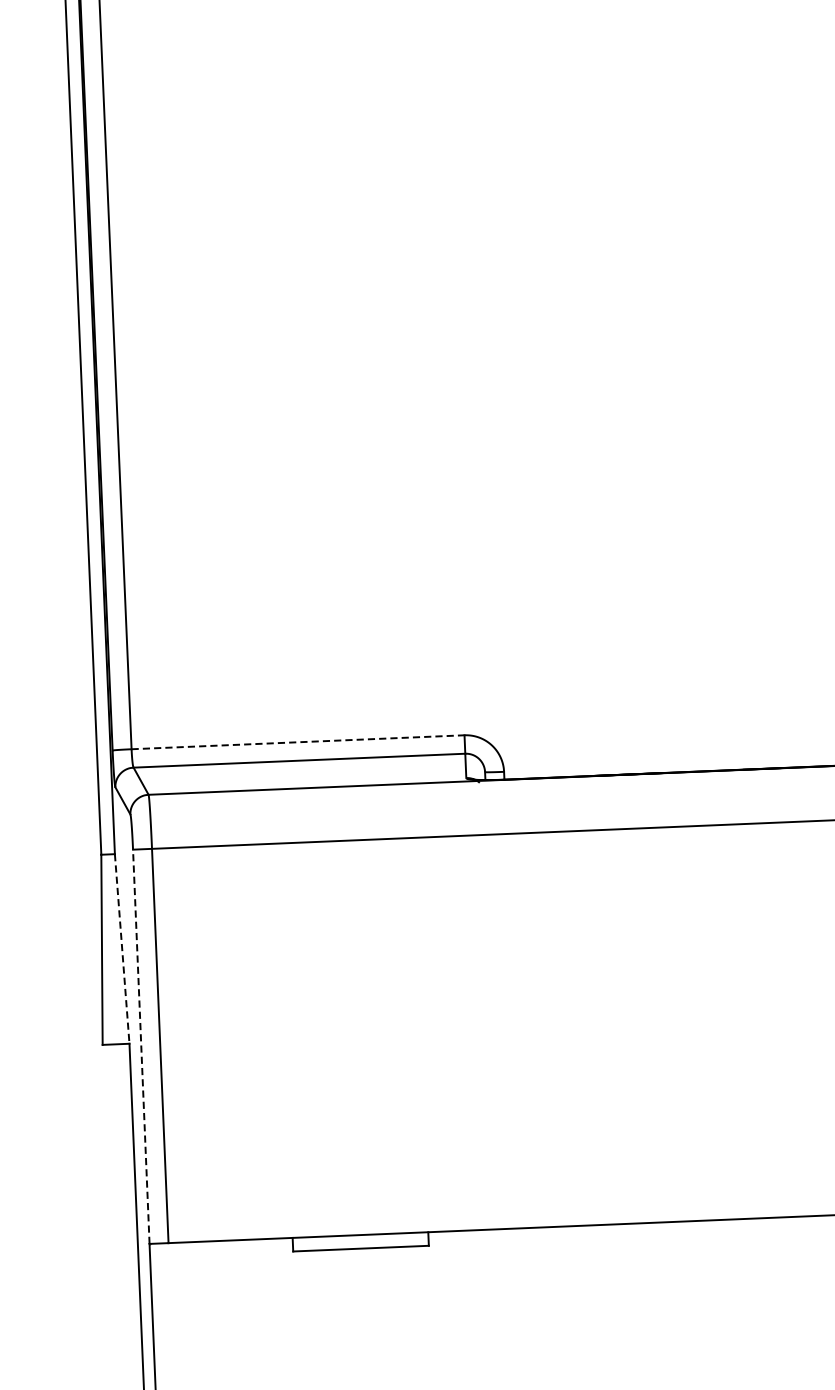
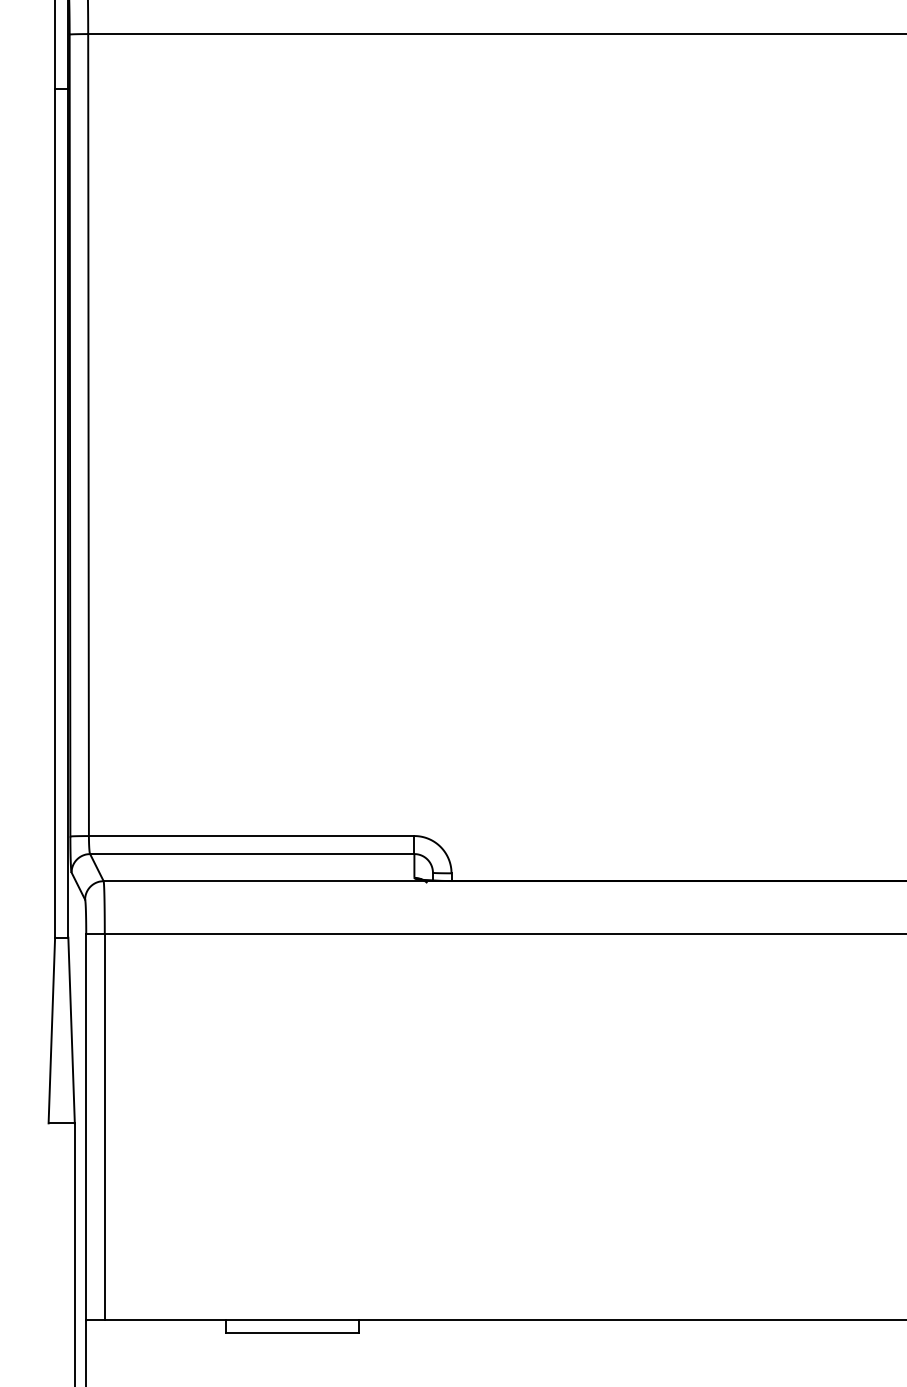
line: (297, 742) -> (251, 836), dashed -> solid
line: (122, 948) -> (71, 1030), dashed -> solid
line: (141, 1046) -> (86, 1126), dashed -> solid

